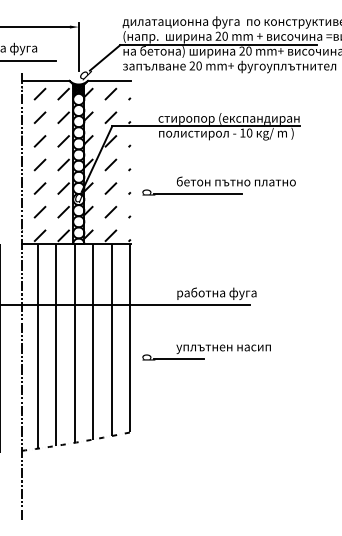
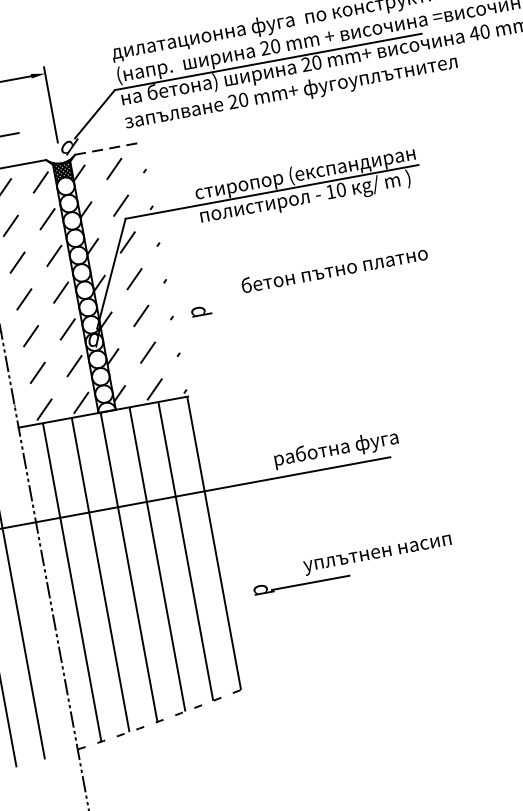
line: (109, 80) -> (108, 148), solid -> dashed
line: (197, 193) -> (277, 298), removed
part: (206, 352) -> (352, 565), moved

